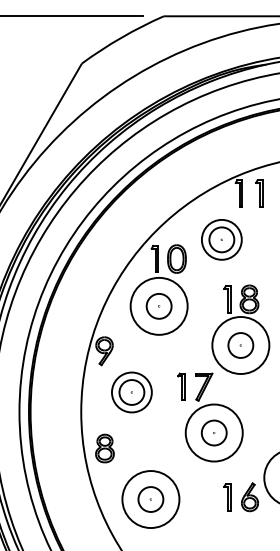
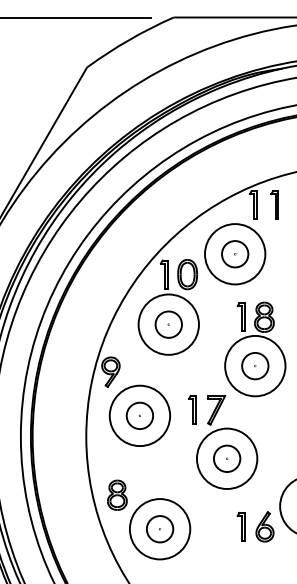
circle: (222, 240) -> (235, 254), size x1.43
circle: (131, 392) -> (139, 415), size x1.43
part: (105, 447) -> (117, 494), moved

